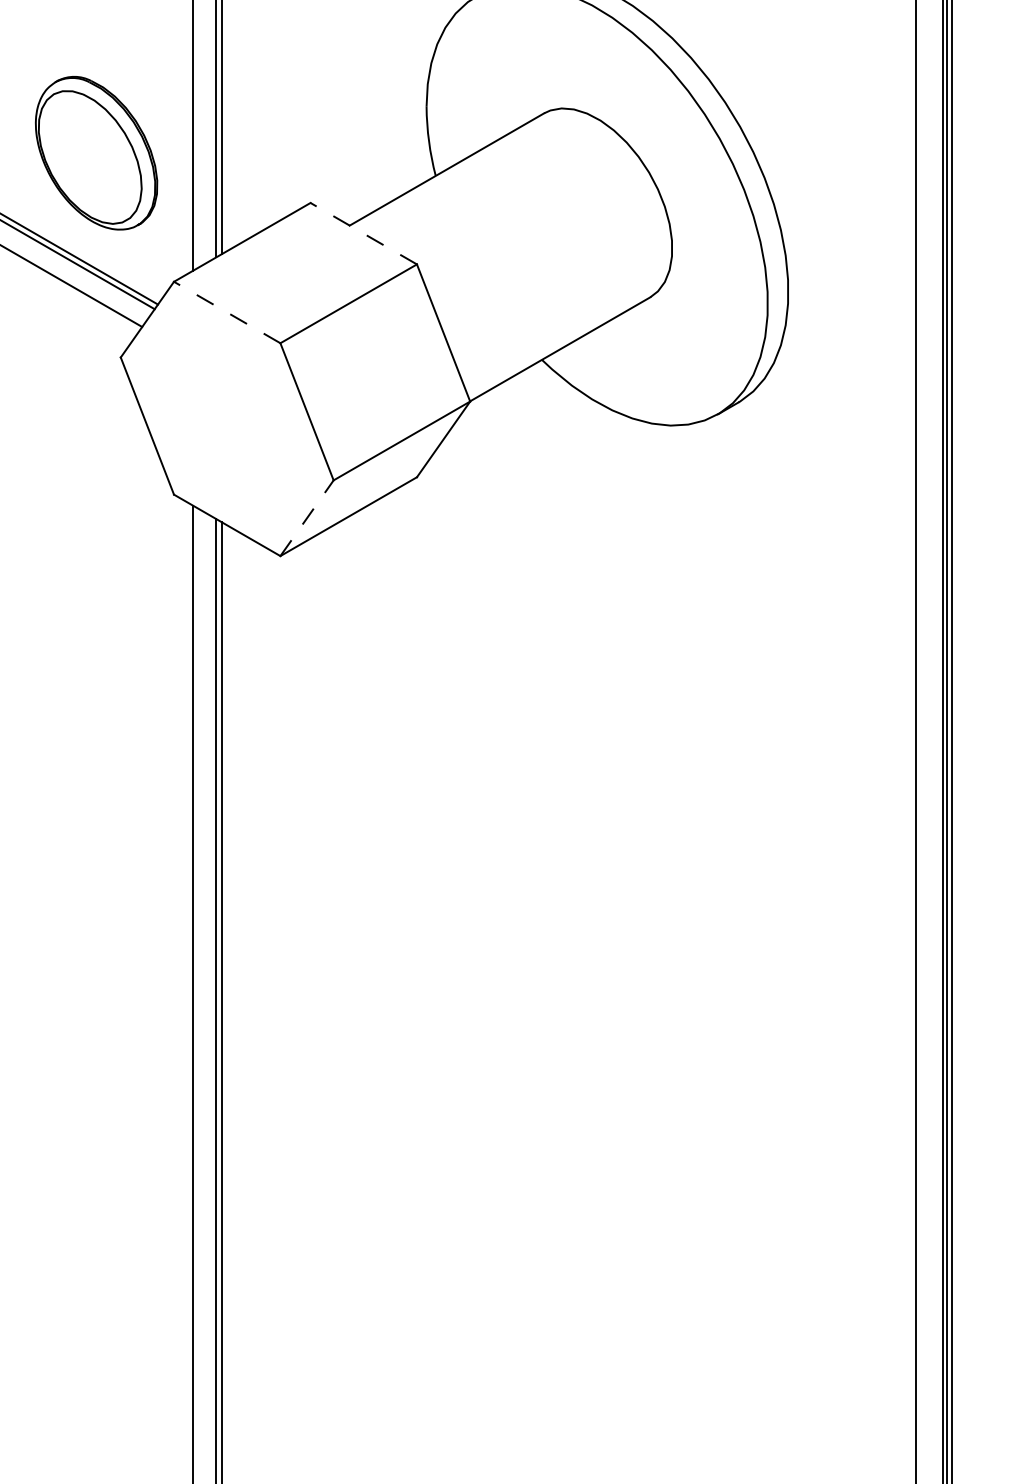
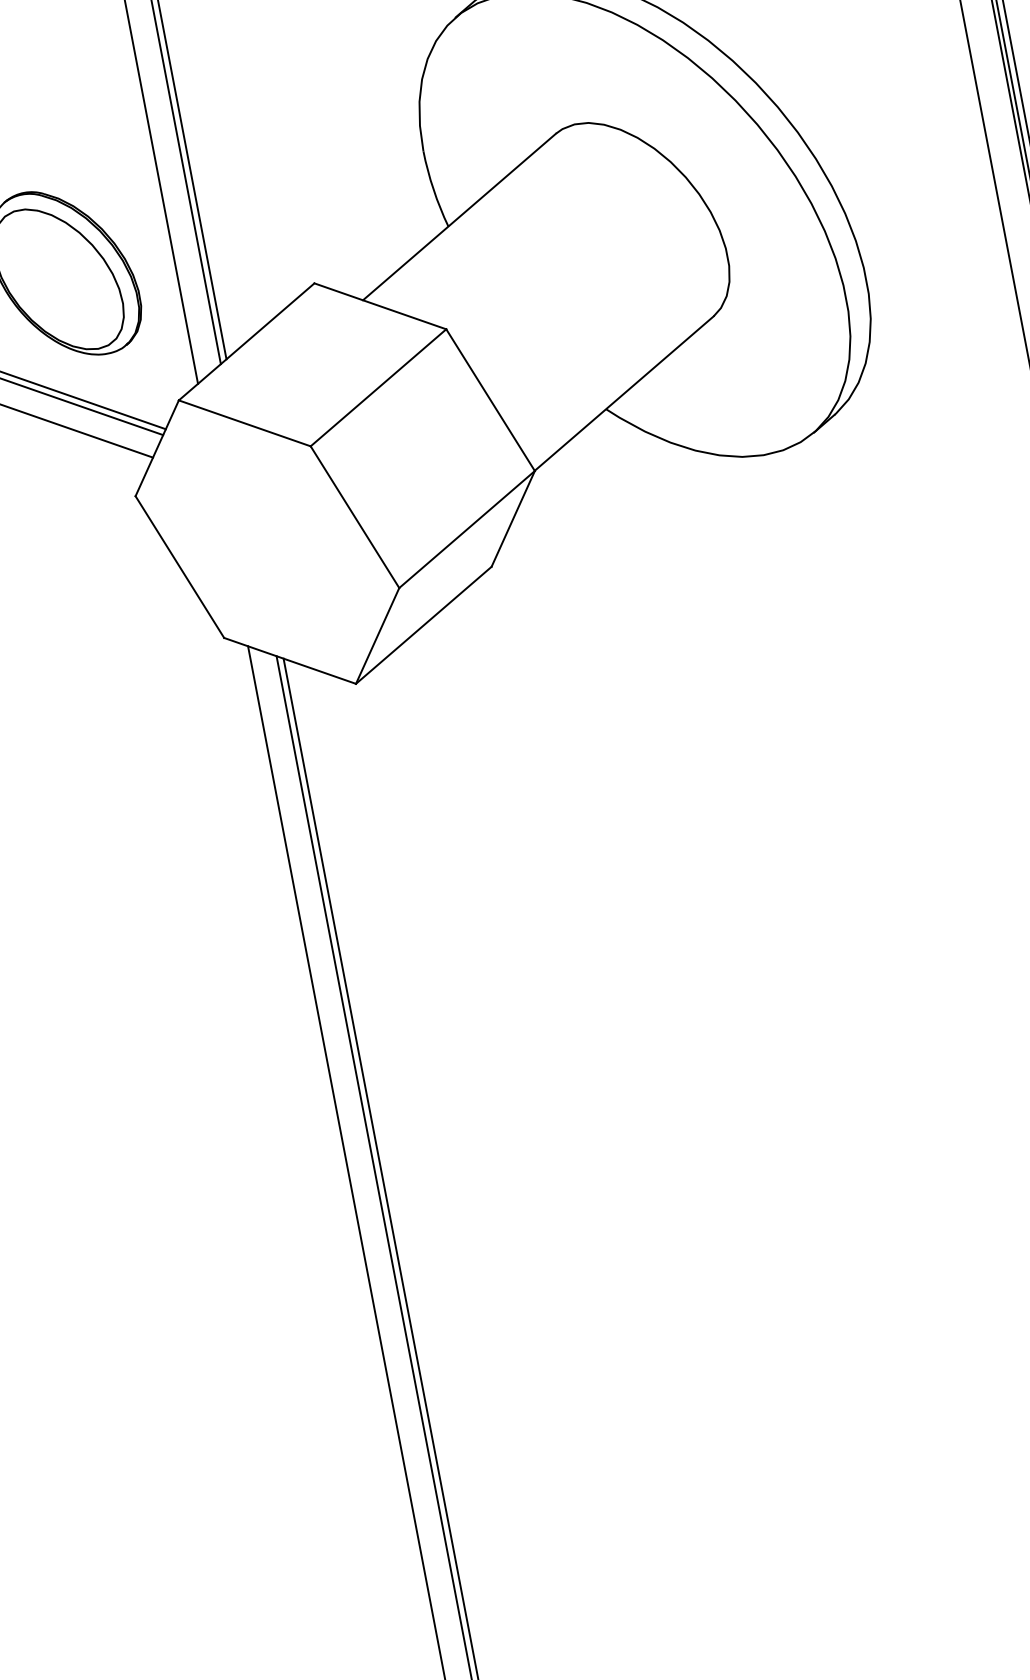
line: (363, 233) -> (380, 306), dashed -> solid
line: (226, 312) -> (243, 423), dashed -> solid
line: (307, 517) -> (378, 635), dashed -> solid

